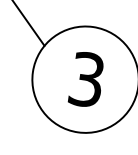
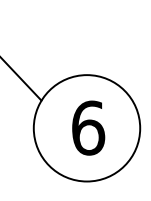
text: (87, 79) -> (88, 127), 3 -> 6

